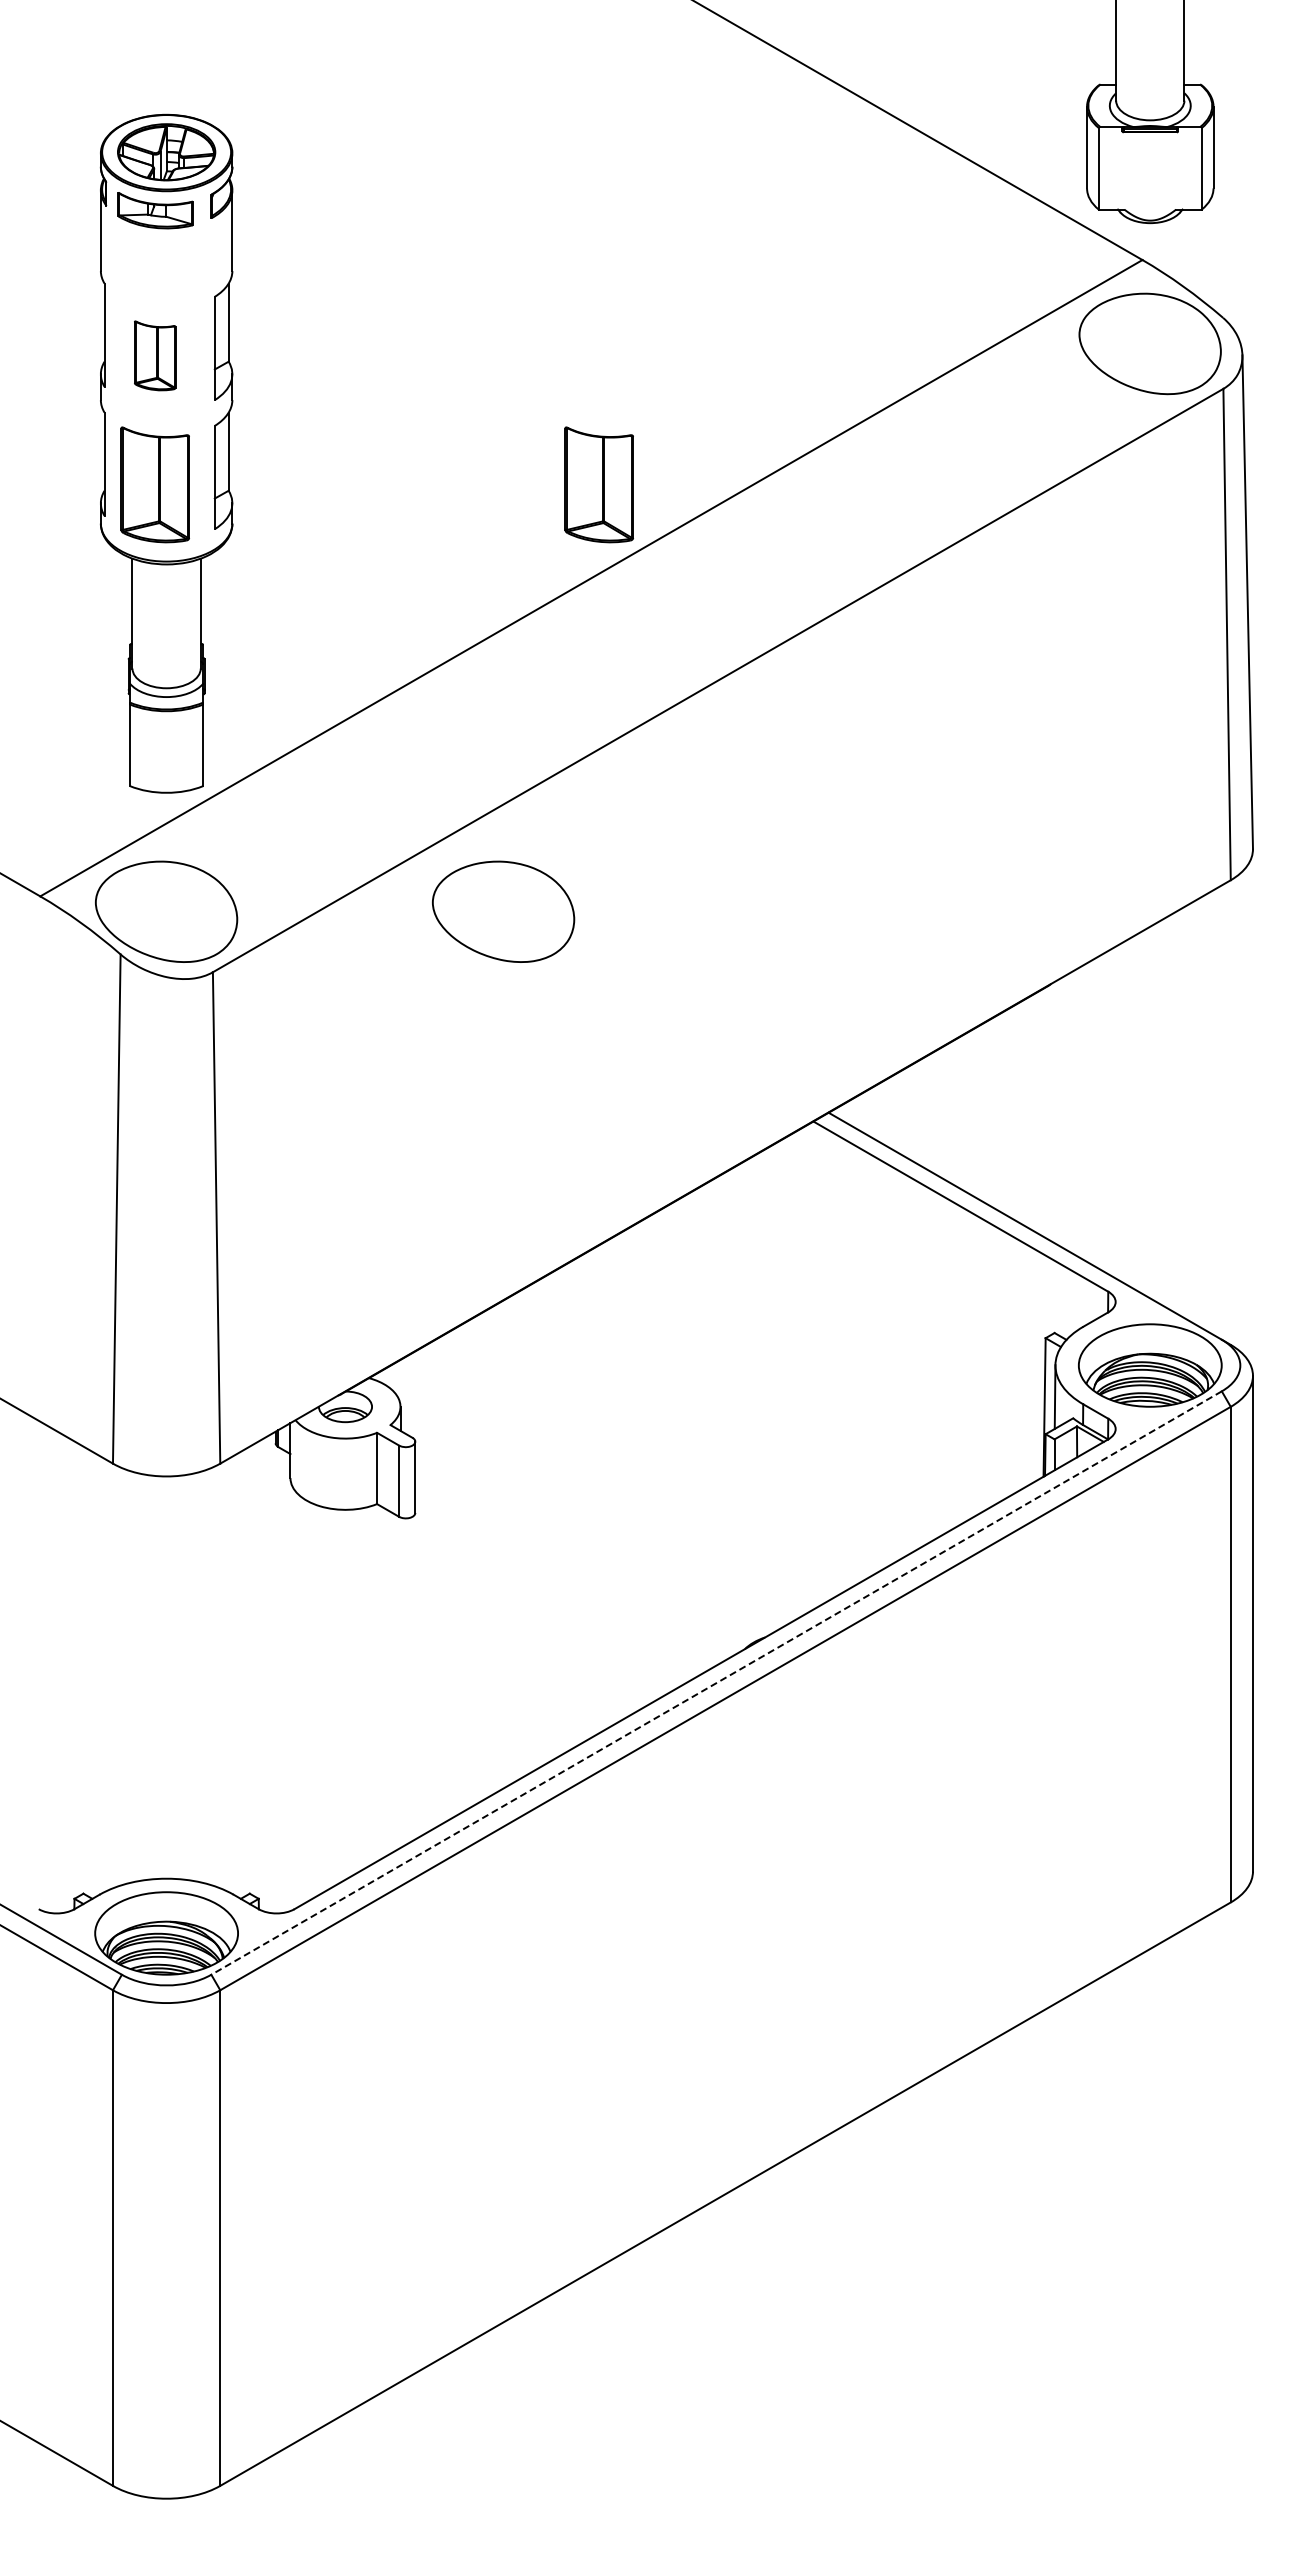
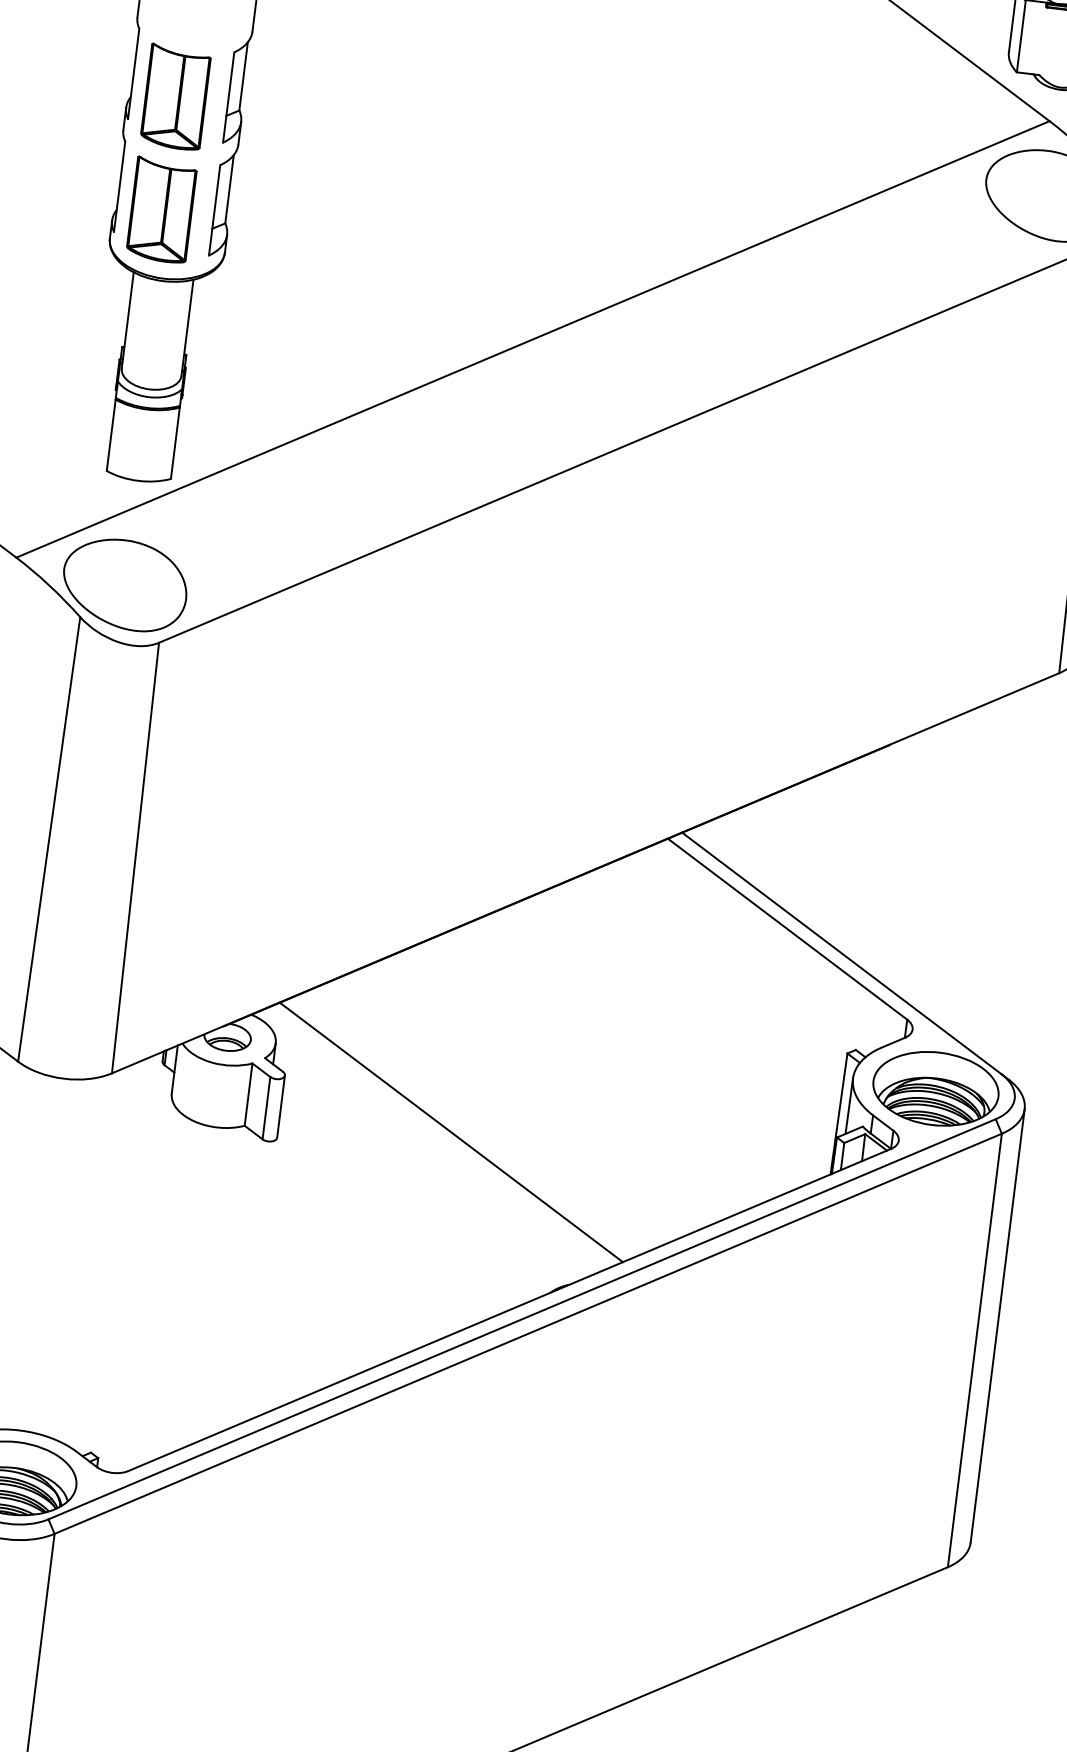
part: (154, 355) -> (175, 97), size x1.67
part: (598, 484) -> (549, 258), removed
part: (503, 911) -> (419, 621), removed
line: (610, 1482) -> (451, 1132), added
line: (716, 1683) -> (521, 1319), dashed -> solid

